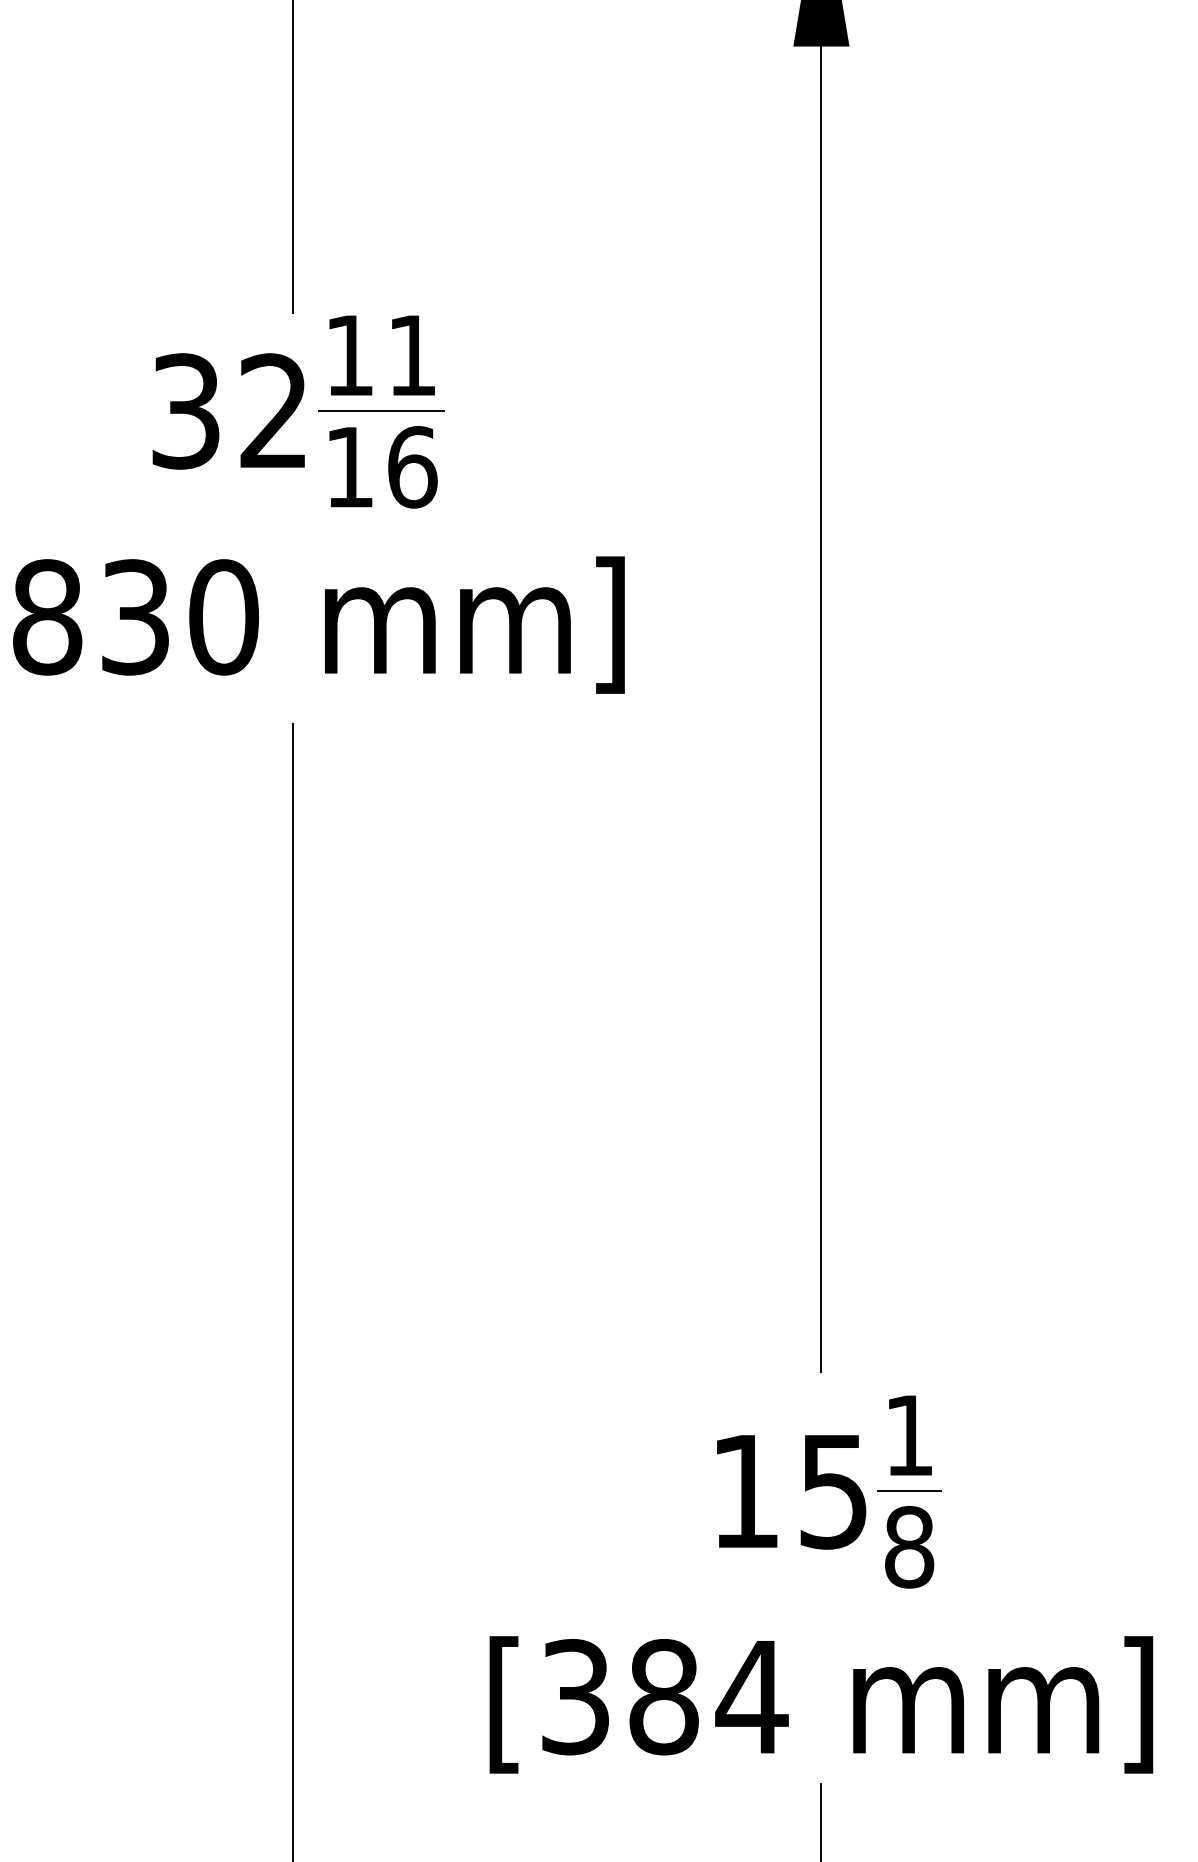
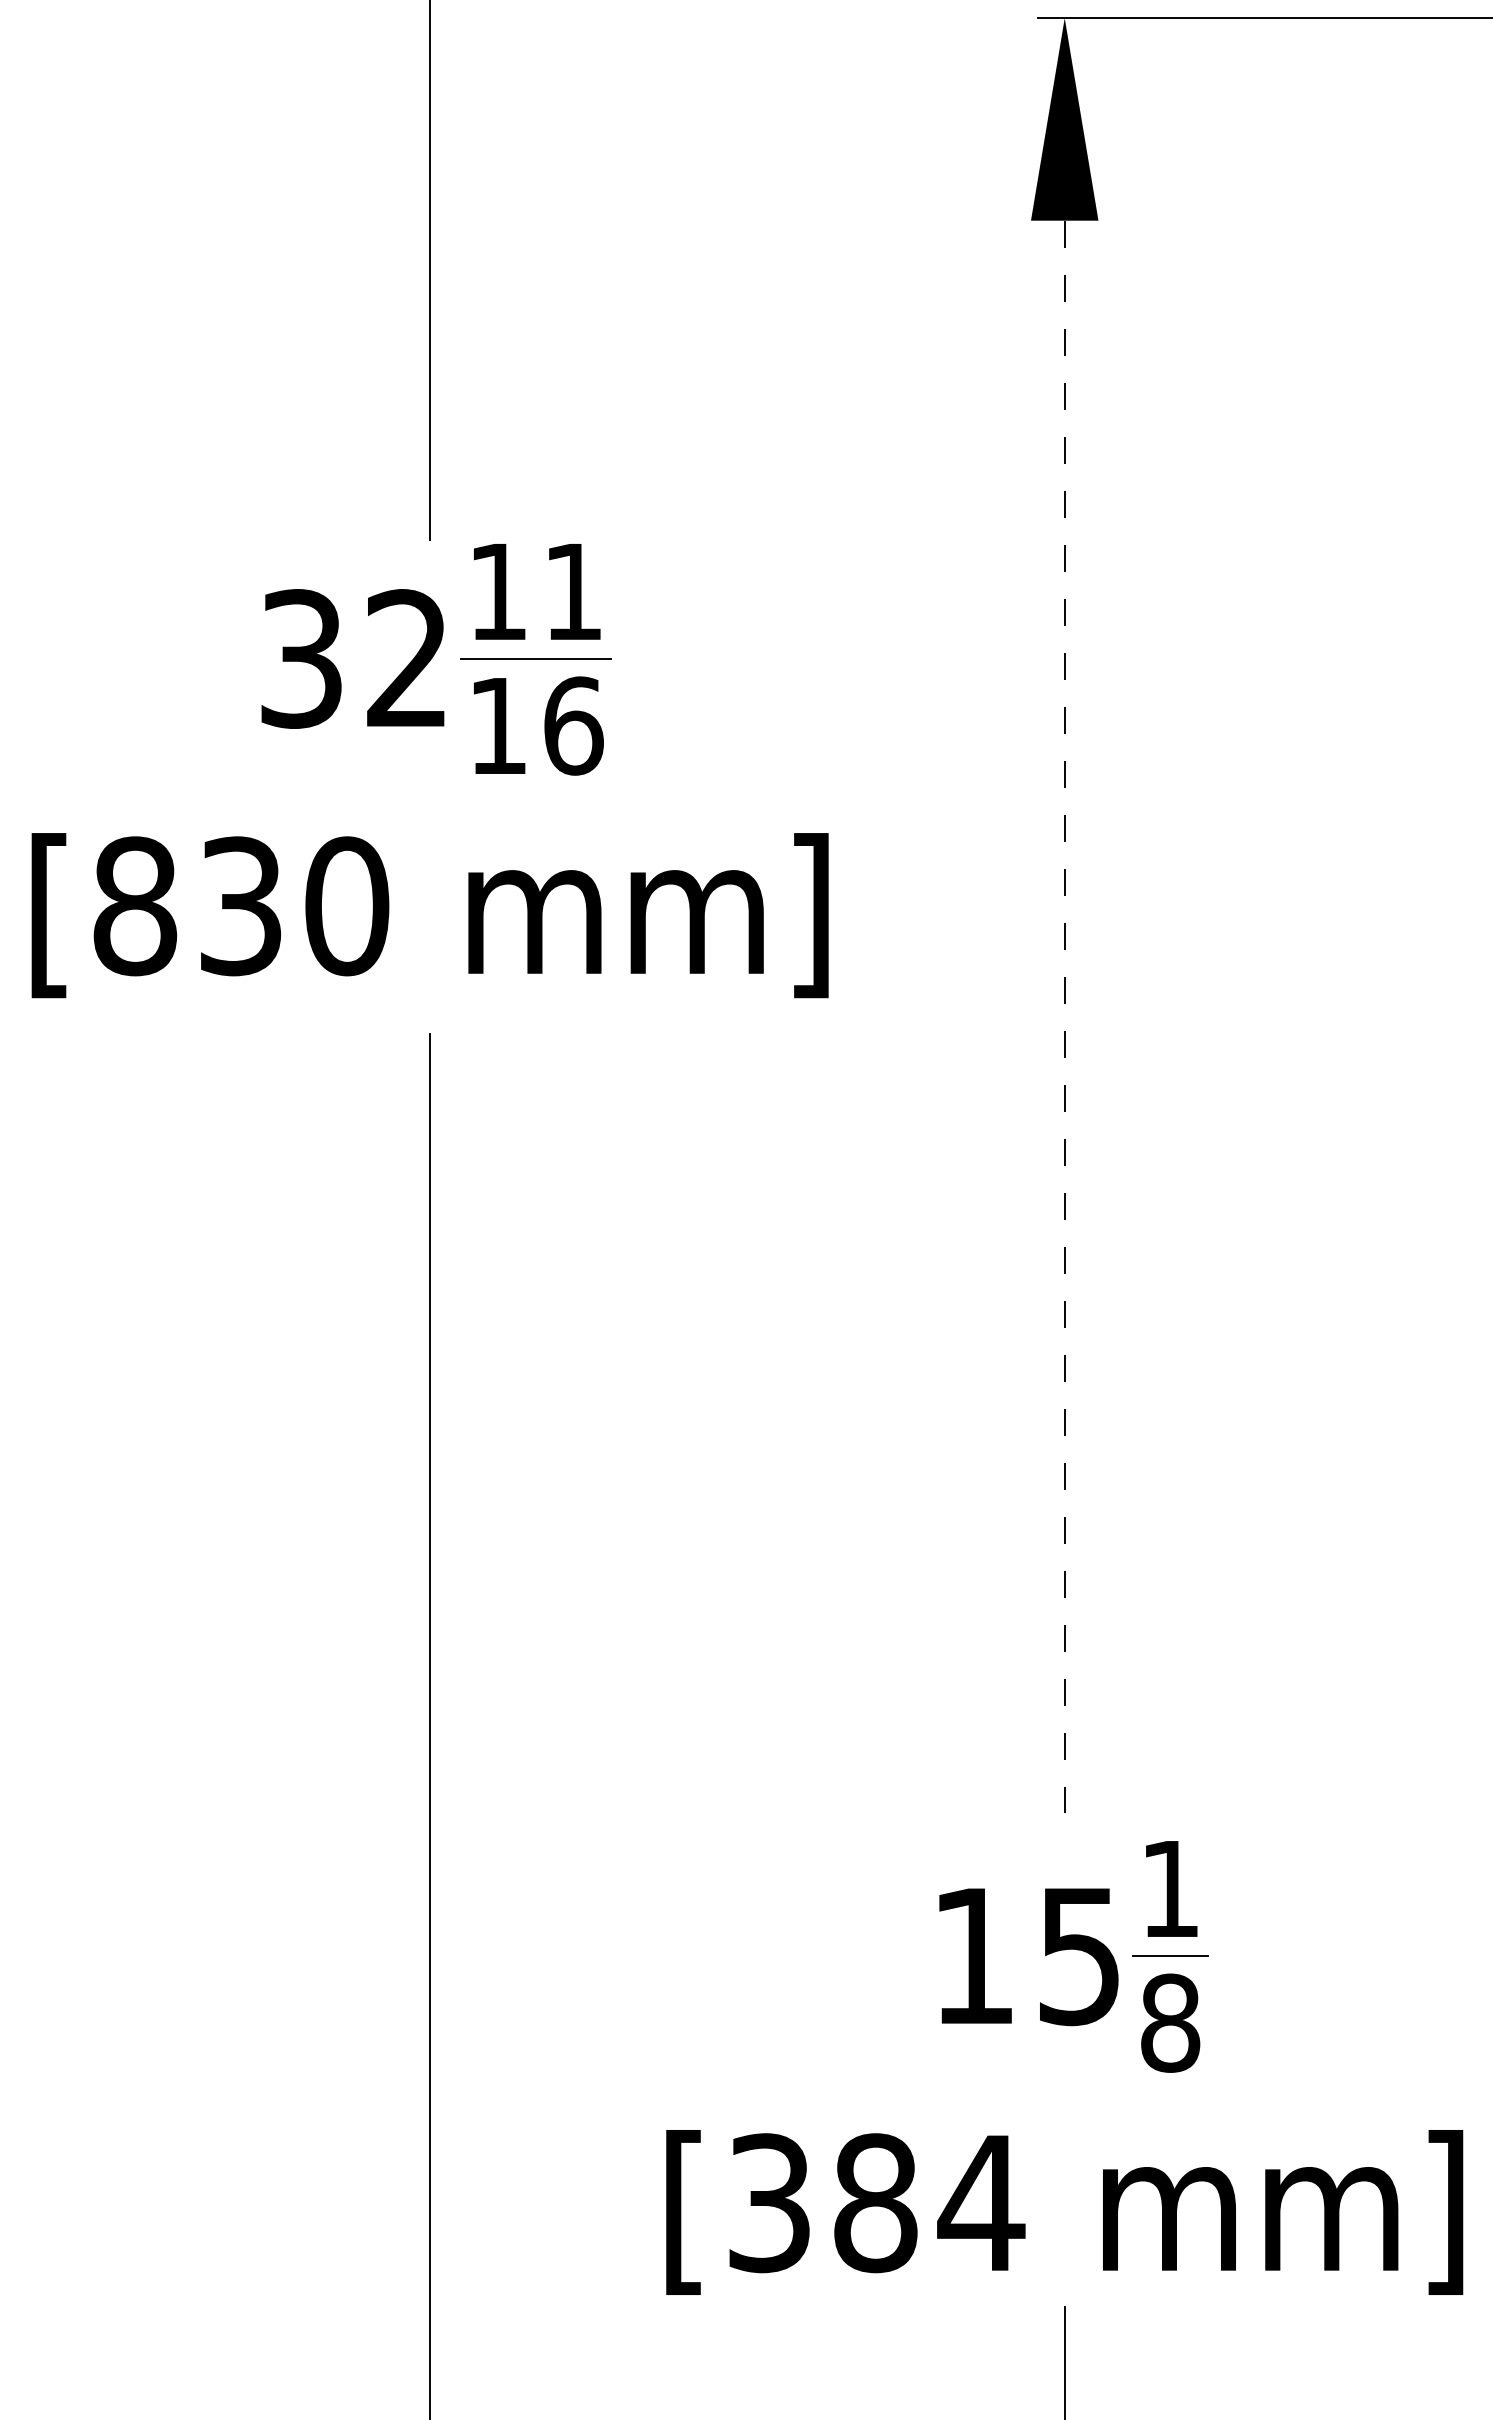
line: (821, 709) -> (1064, 1017), solid -> dashed

